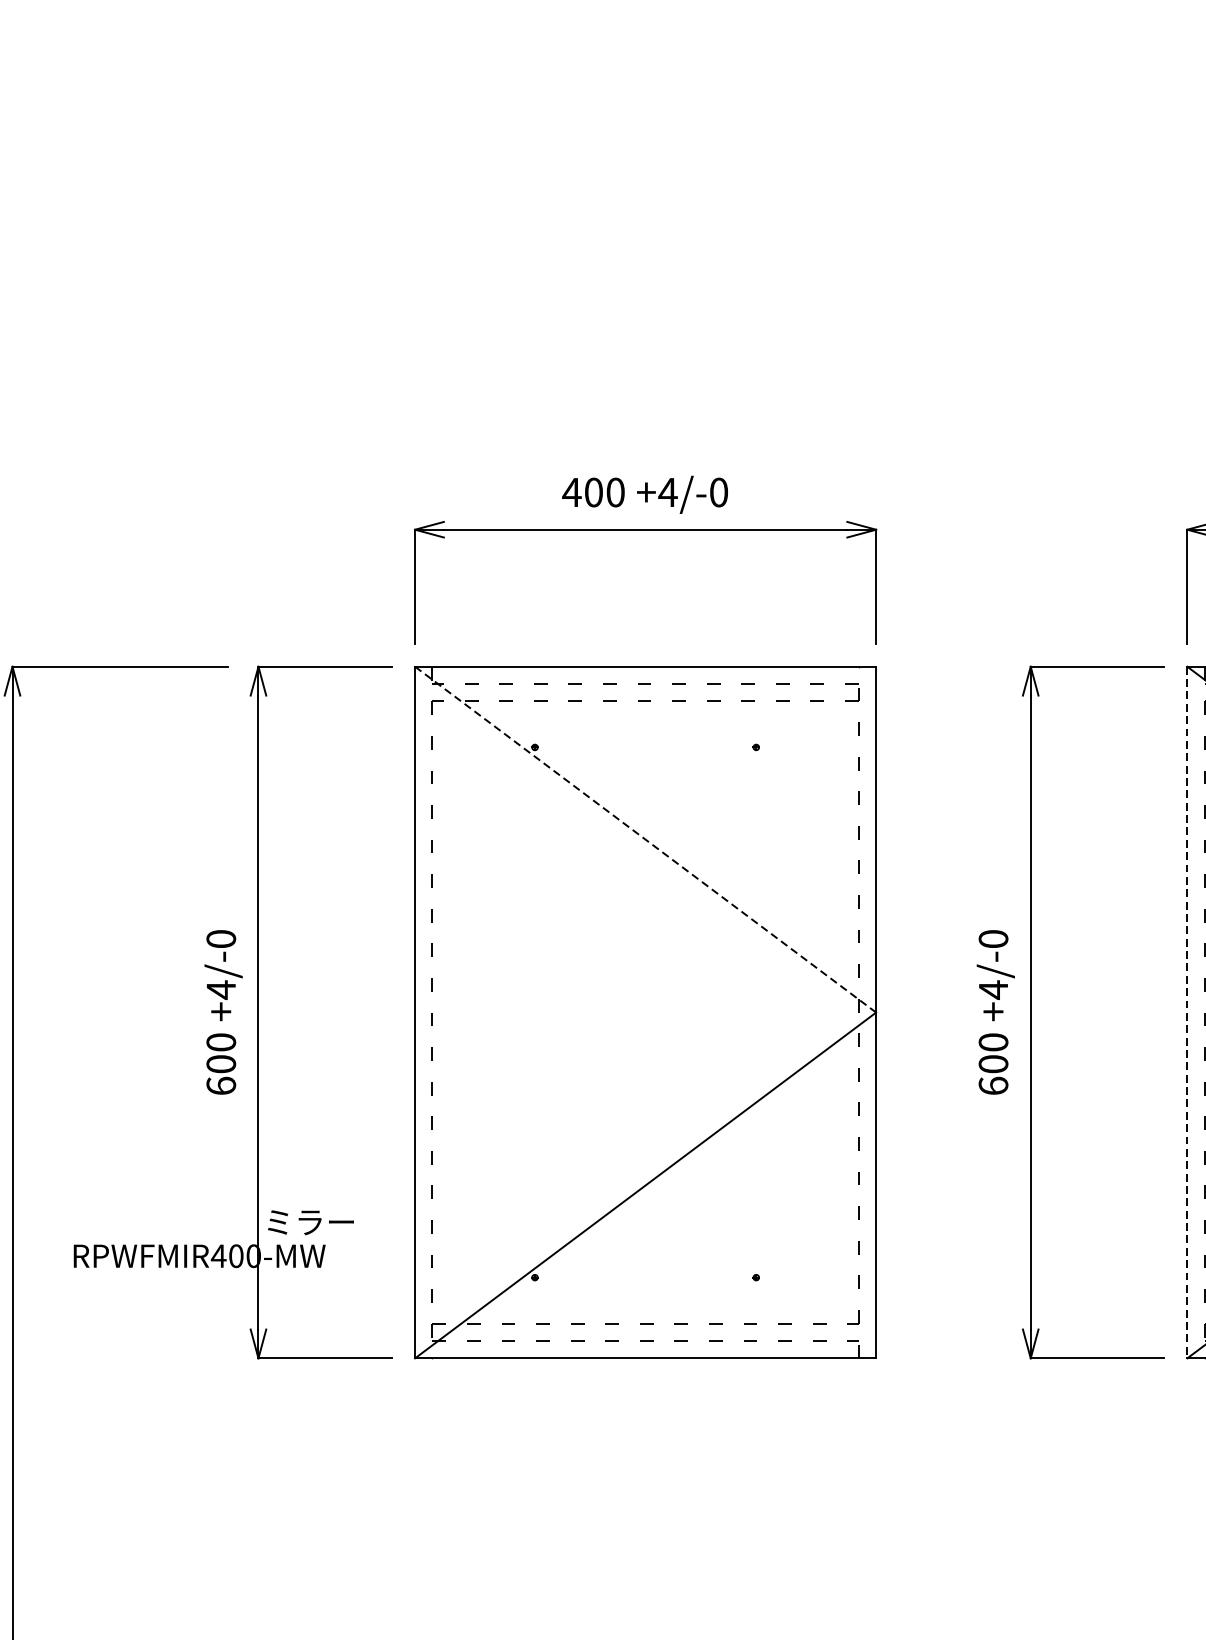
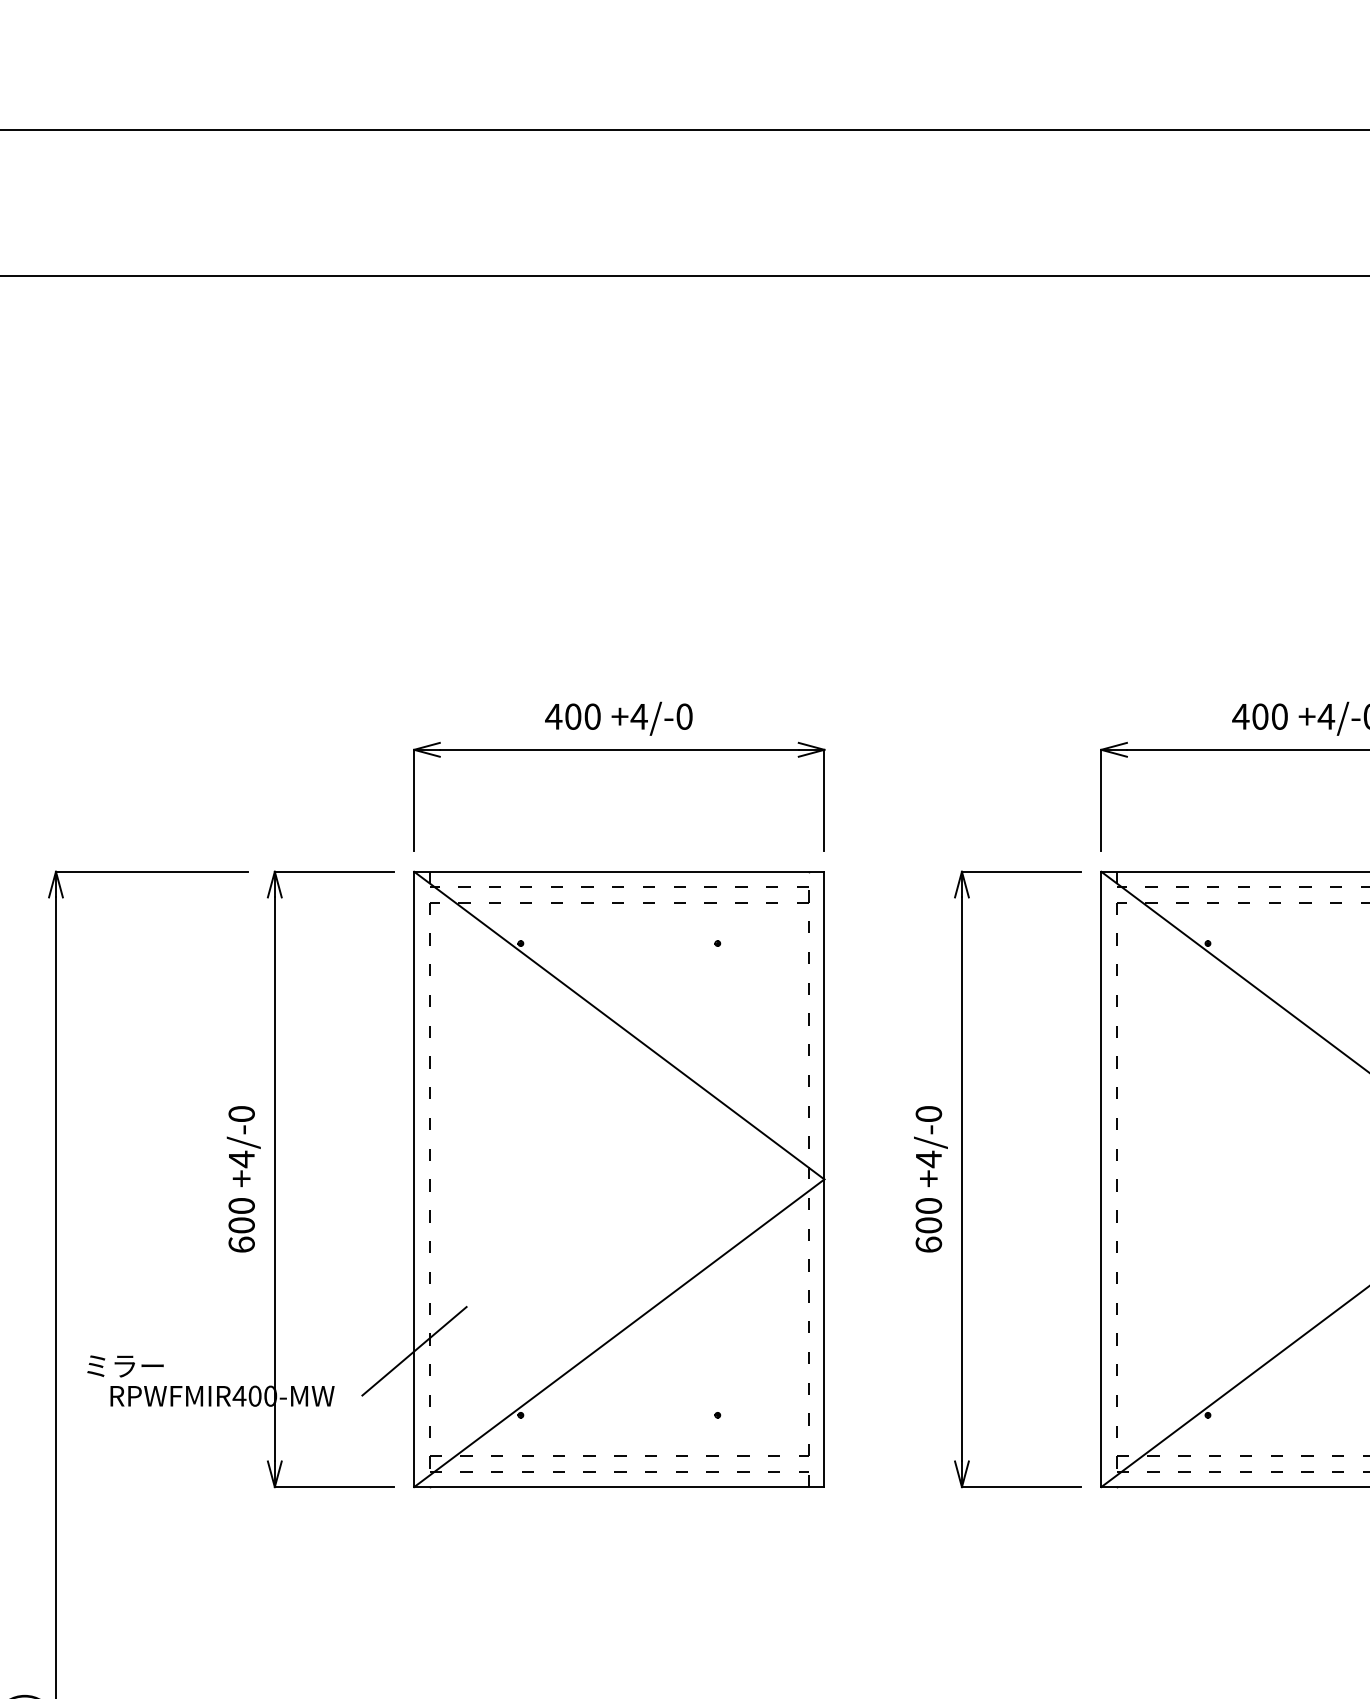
line: (645, 839) -> (619, 1025), dashed -> solid
line: (1187, 1012) -> (1101, 1179), dashed -> solid
line: (415, 1205) -> (414, 1351), added
text: (310, 1222) -> (125, 1366), moved

